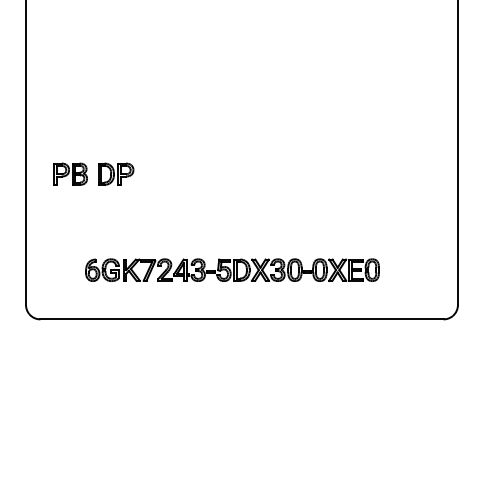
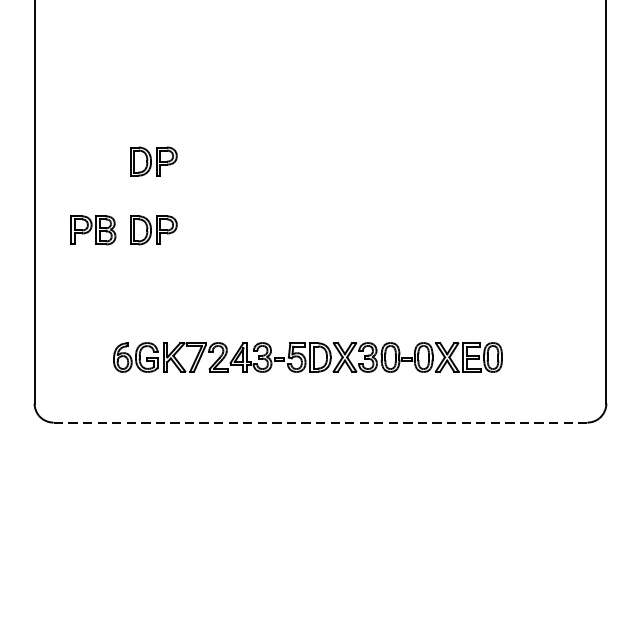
part: (116, 121) -> (154, 160), added
line: (241, 319) -> (319, 422), solid -> dashed

